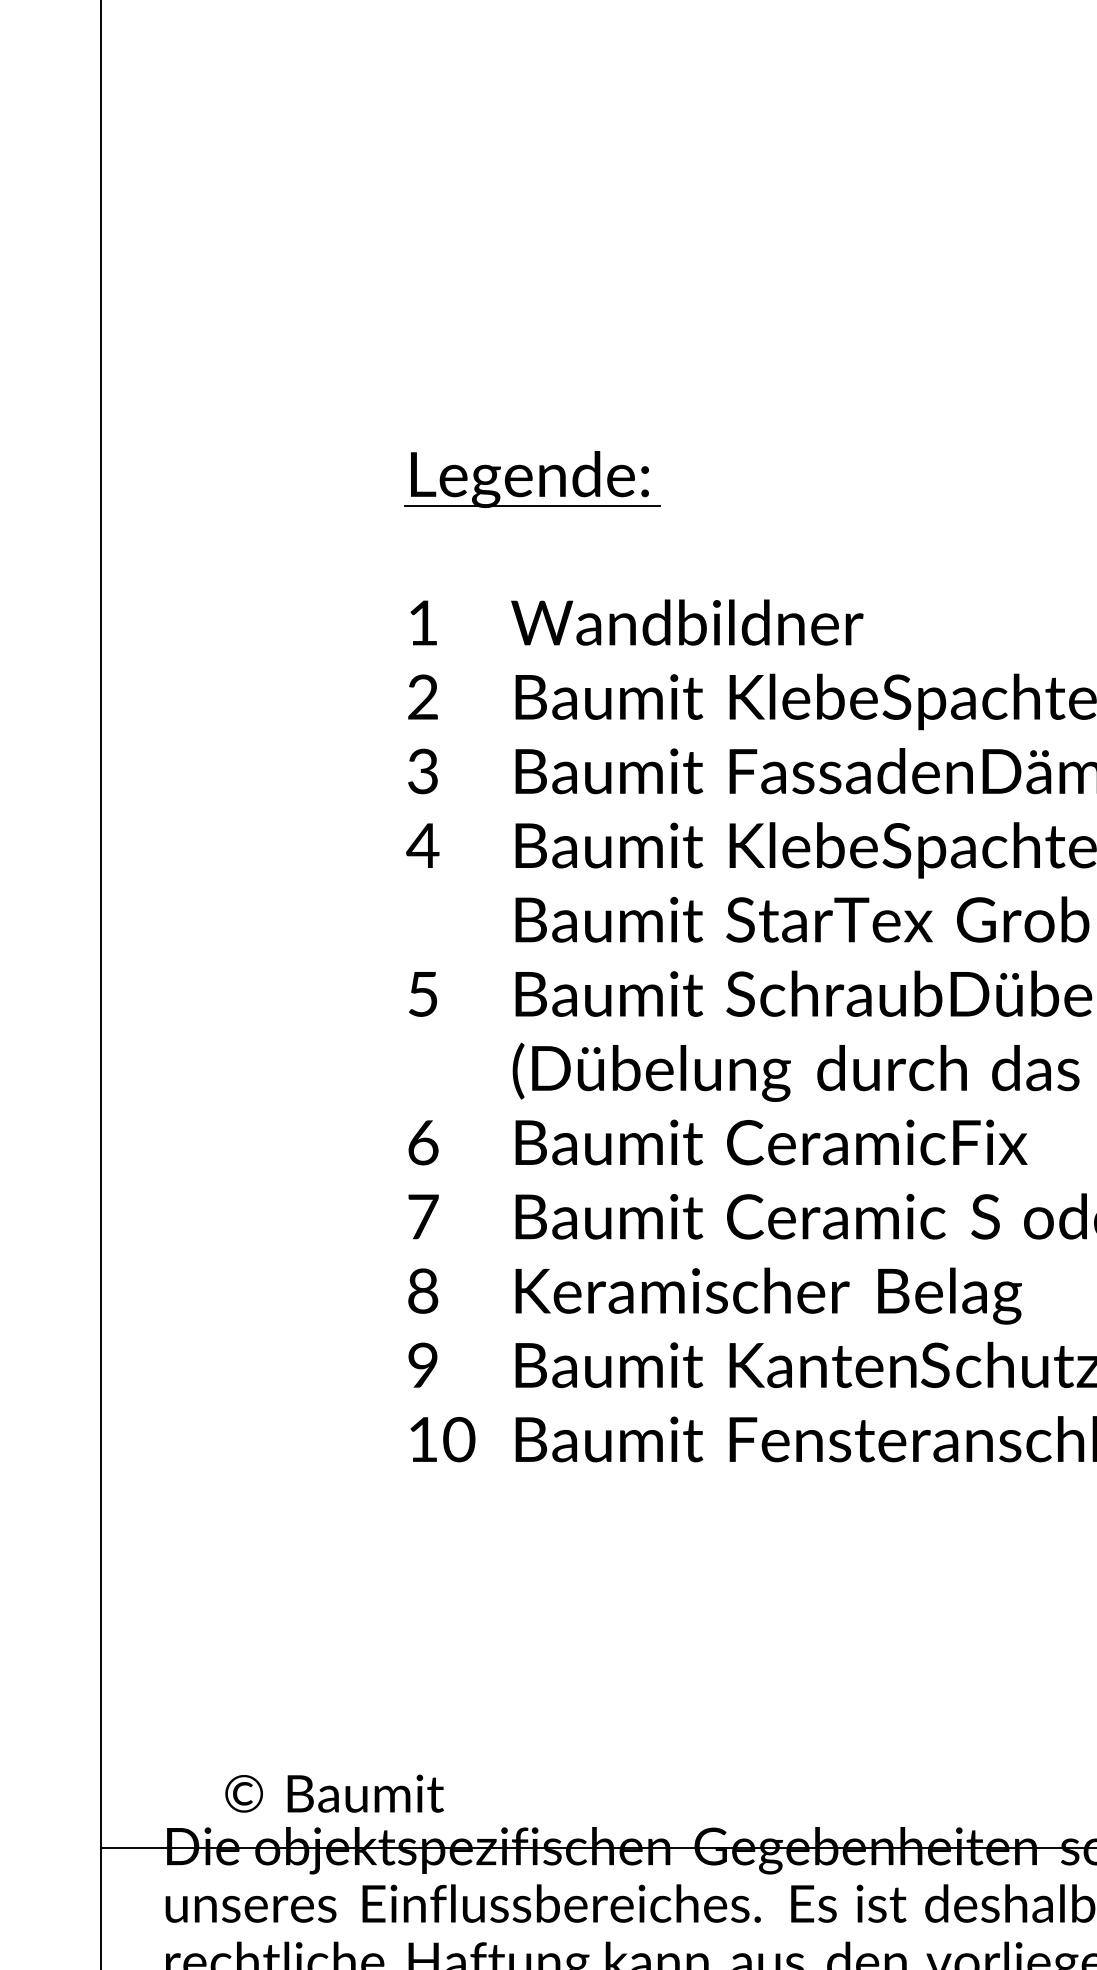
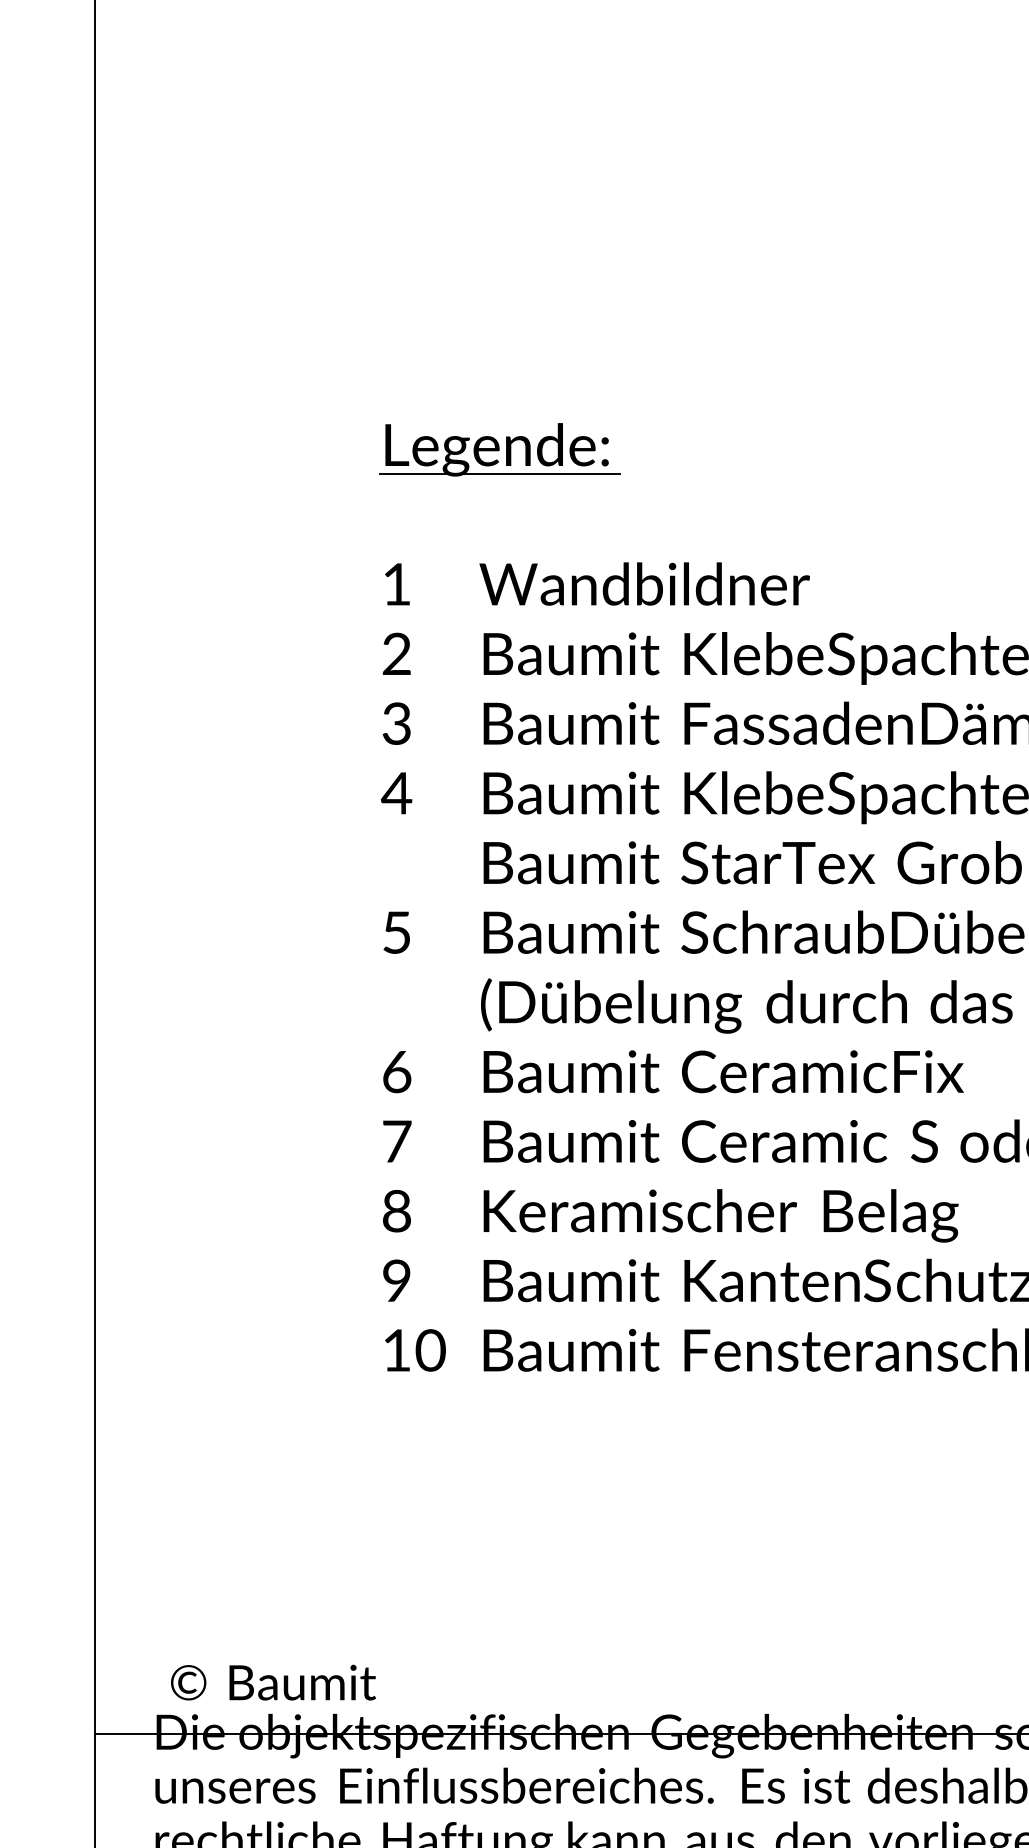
text: (334, 1793) -> (273, 1682), moved

